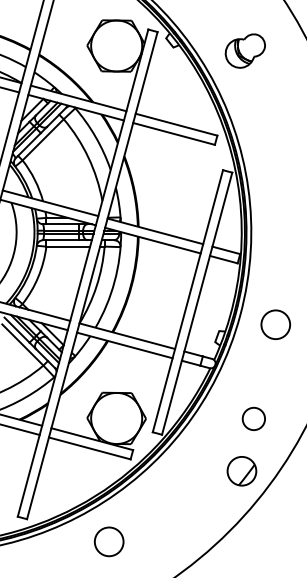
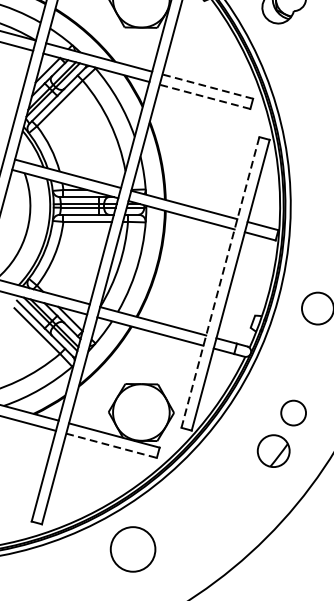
line: (176, 124) -> (207, 86), solid -> dashed
line: (173, 133) -> (204, 96), solid -> dashed
line: (187, 301) -> (219, 282), solid -> dashed
line: (90, 448) -> (112, 445), solid -> dashed
part: (241, 471) -> (273, 451), moved
circle: (108, 541) -> (132, 549), size x1.4

